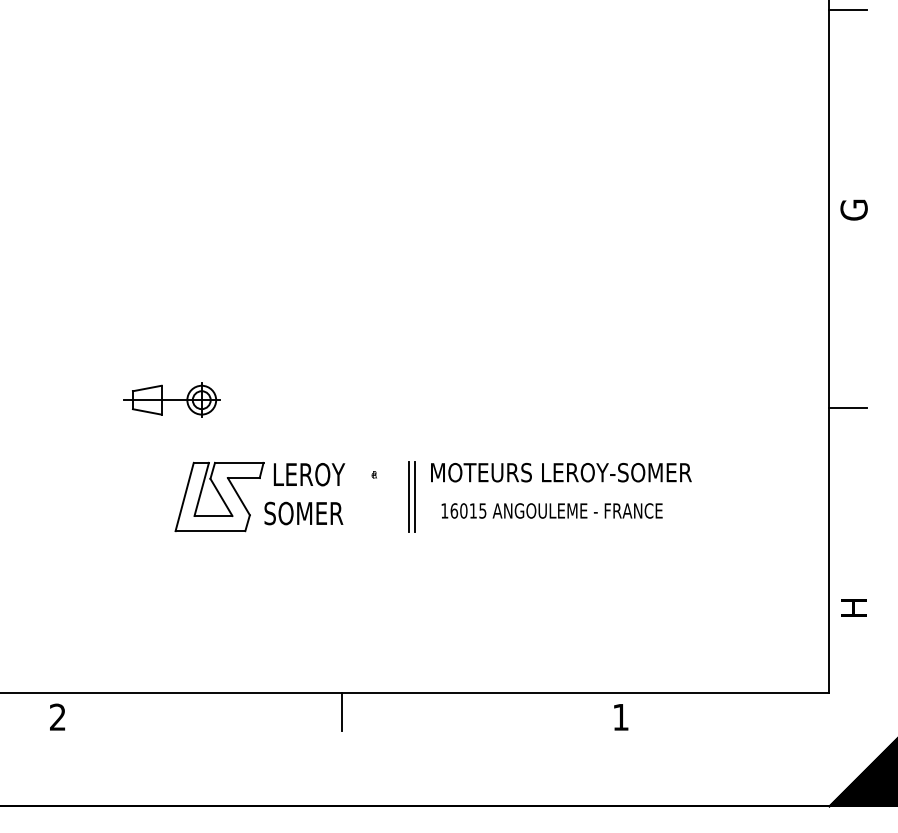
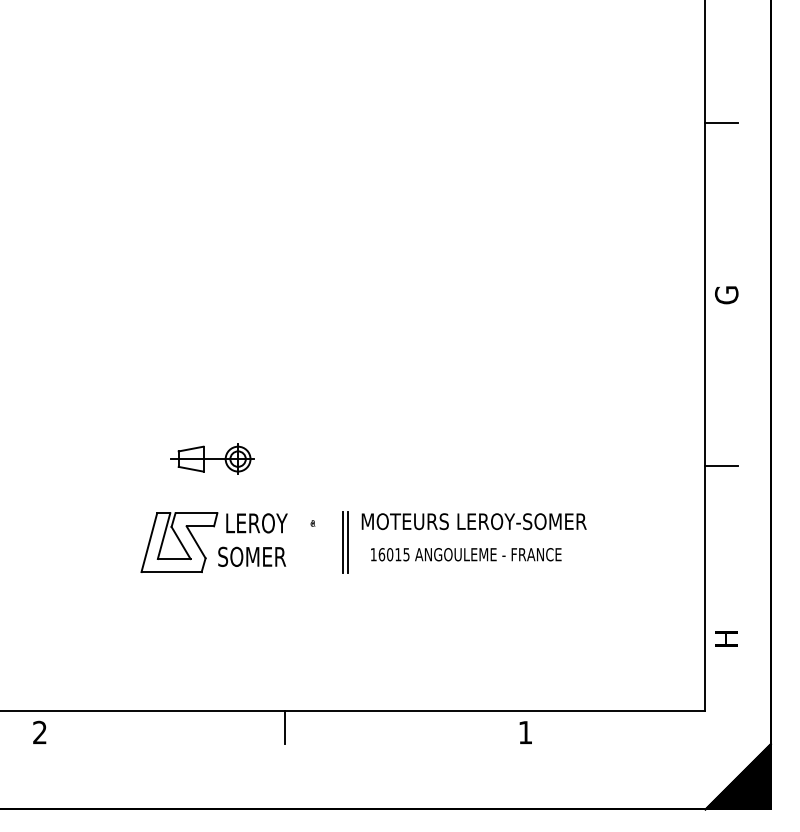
part: (172, 399) -> (212, 458), moved

